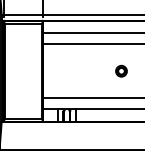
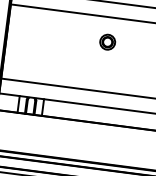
part: (121, 70) -> (107, 41), moved

